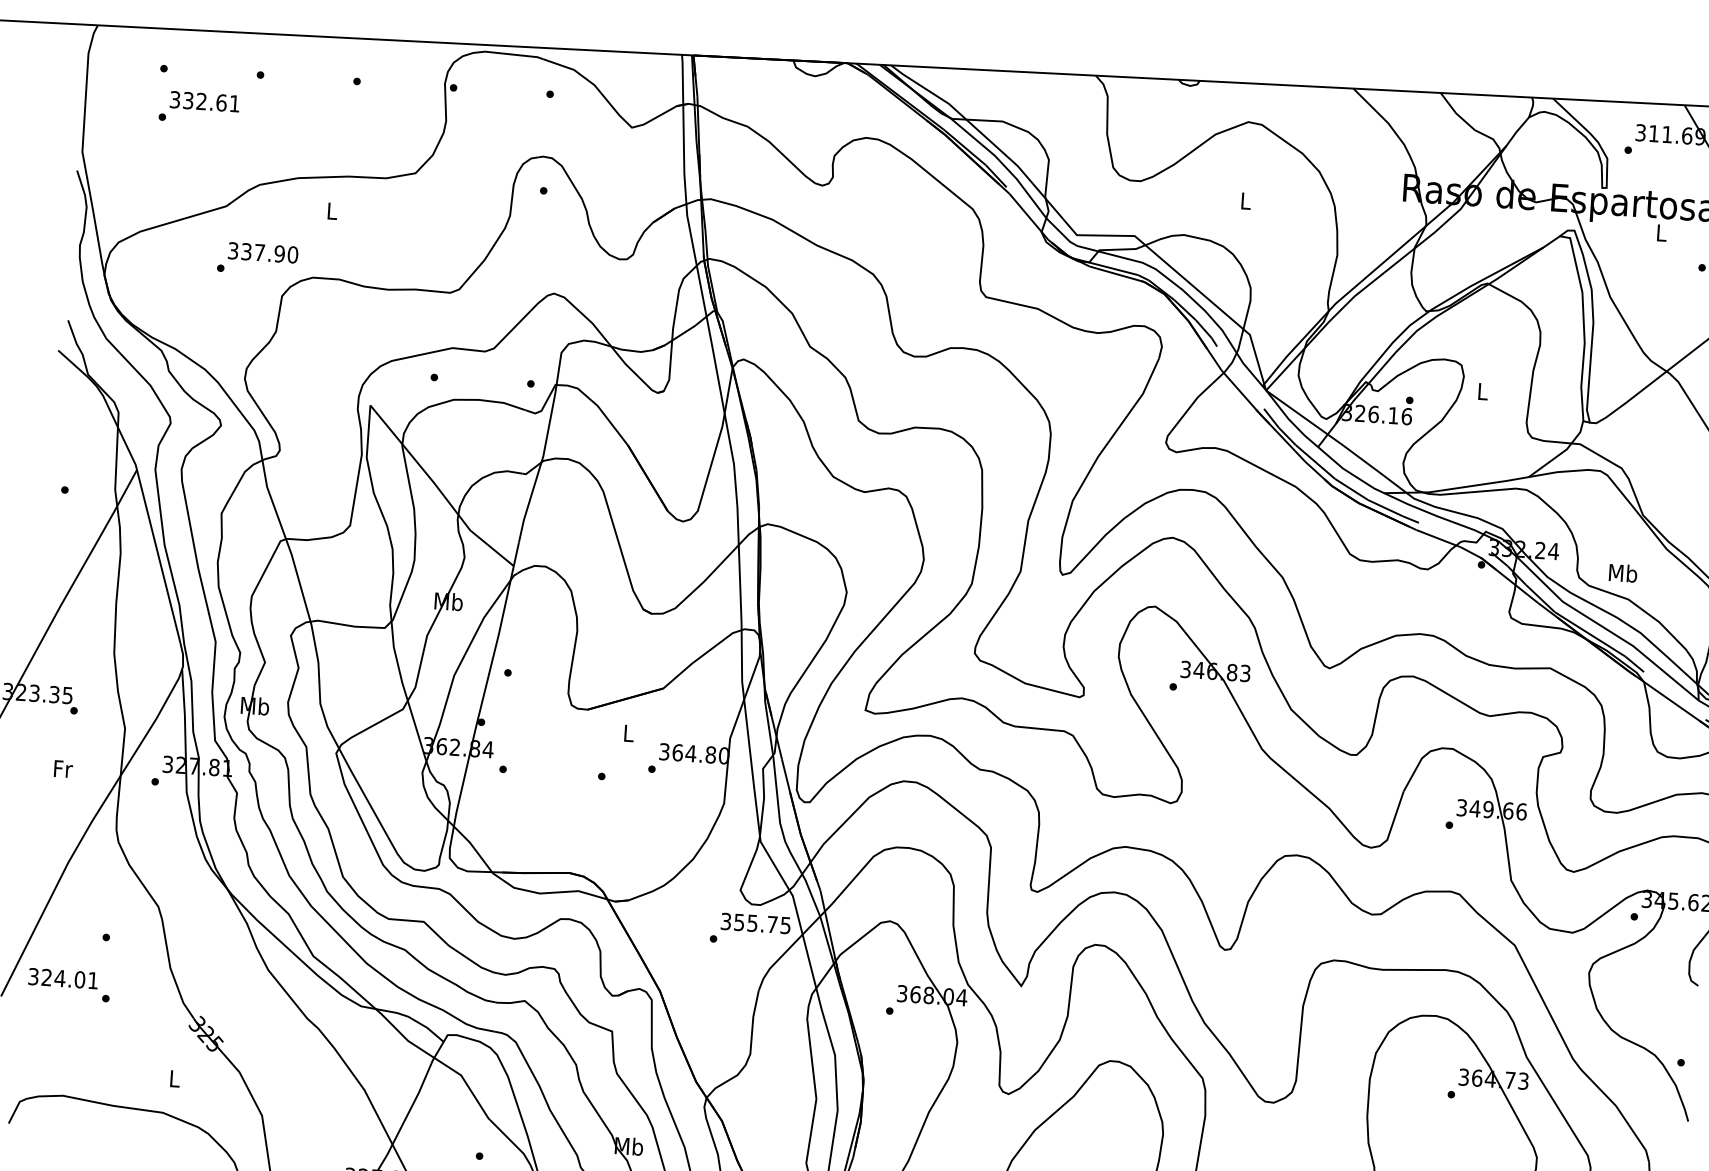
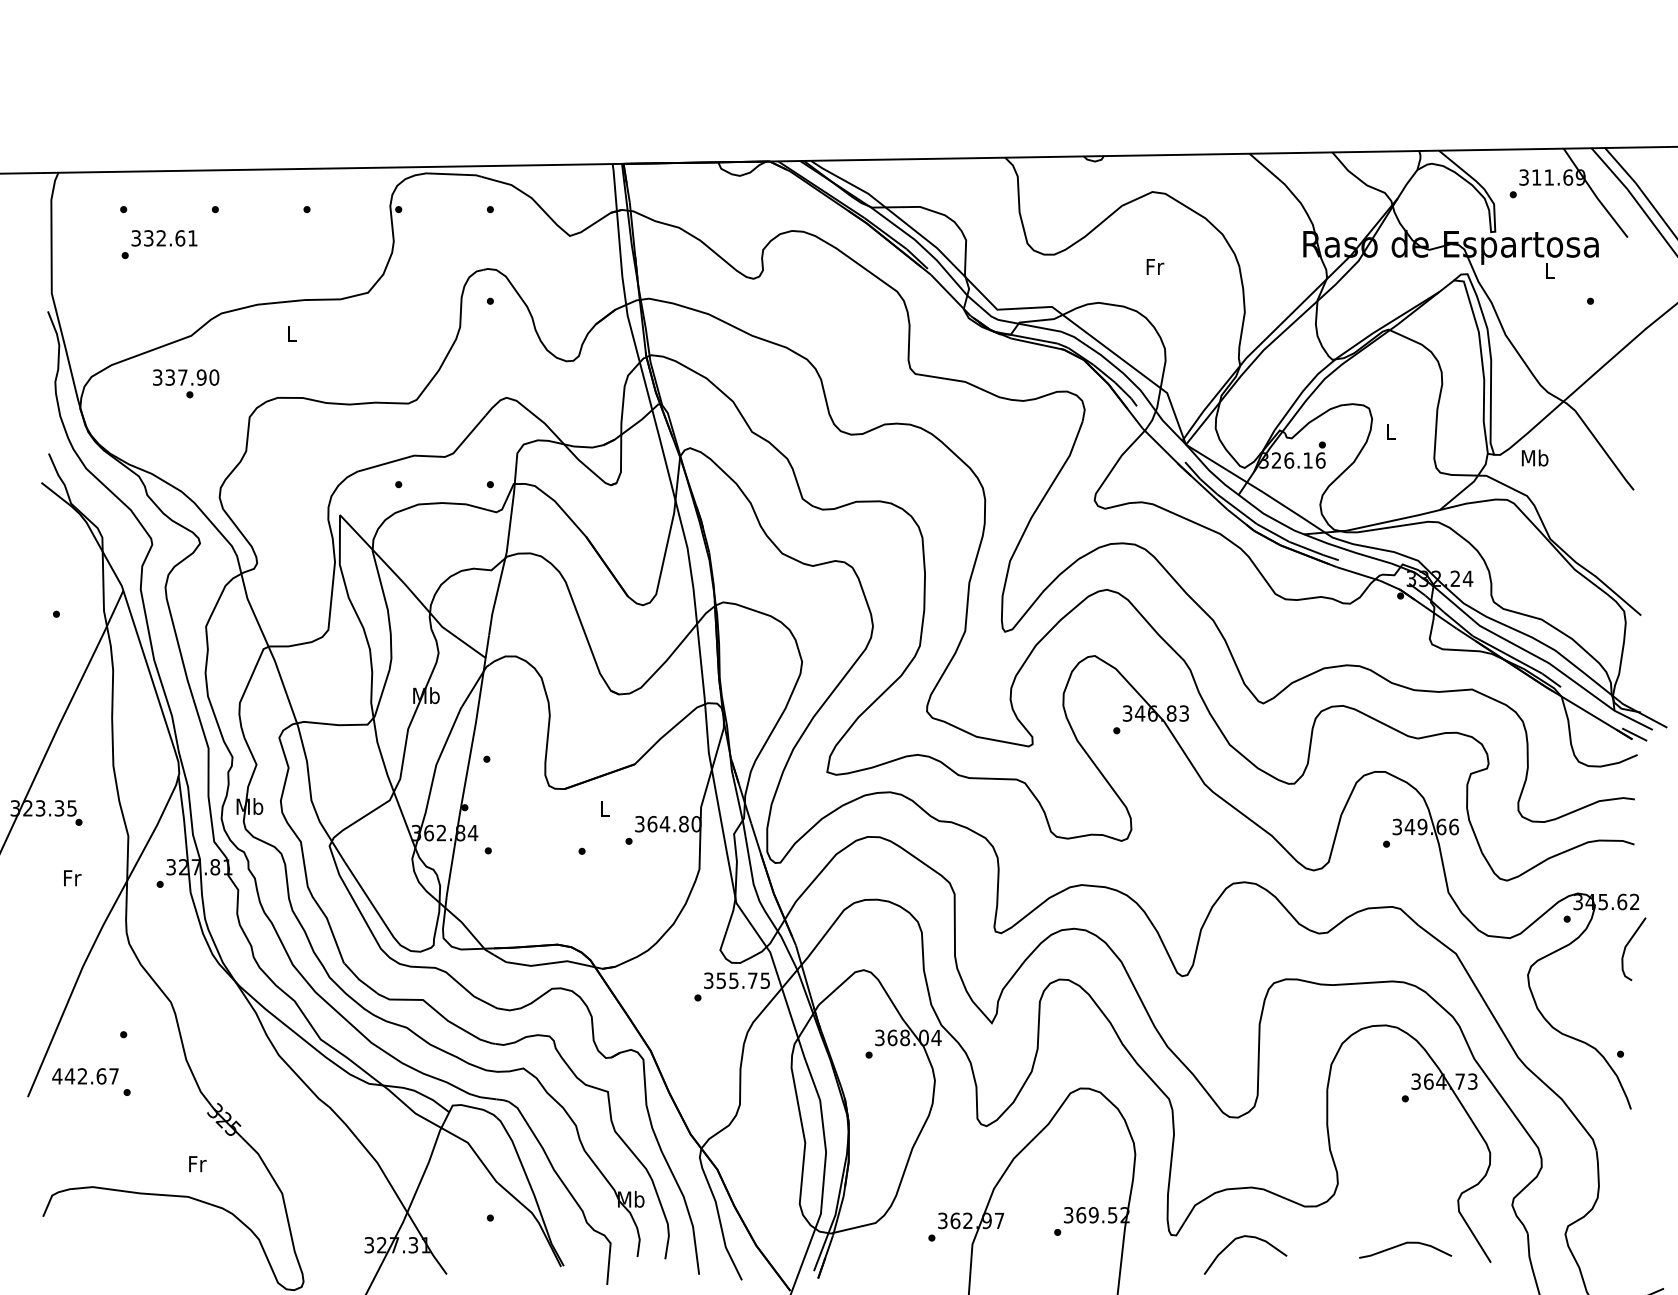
text: (1246, 200) -> (1155, 266), L -> Fr
text: (263, 252) -> (186, 377), moved
text: (1622, 572) -> (1534, 457), moved
text: (63, 978) -> (85, 1076), 324.01 -> 442.67
text: (174, 1079) -> (197, 1164), L -> Fr

